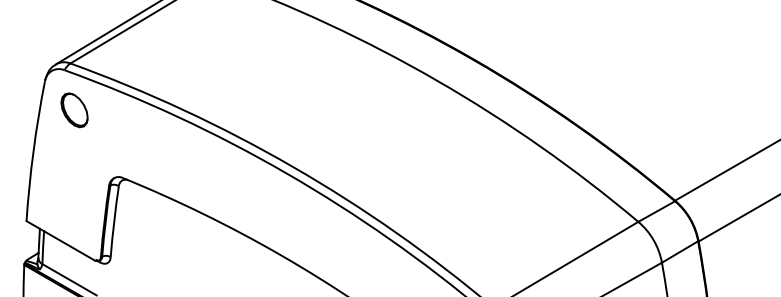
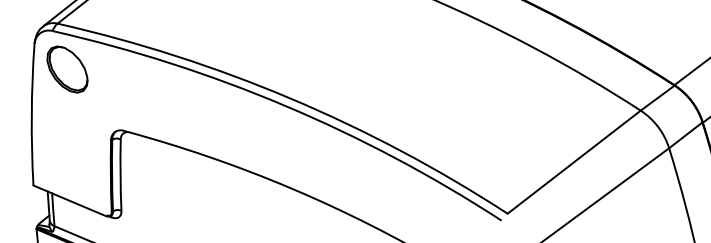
part: (74, 110) -> (67, 69), size x1.43

